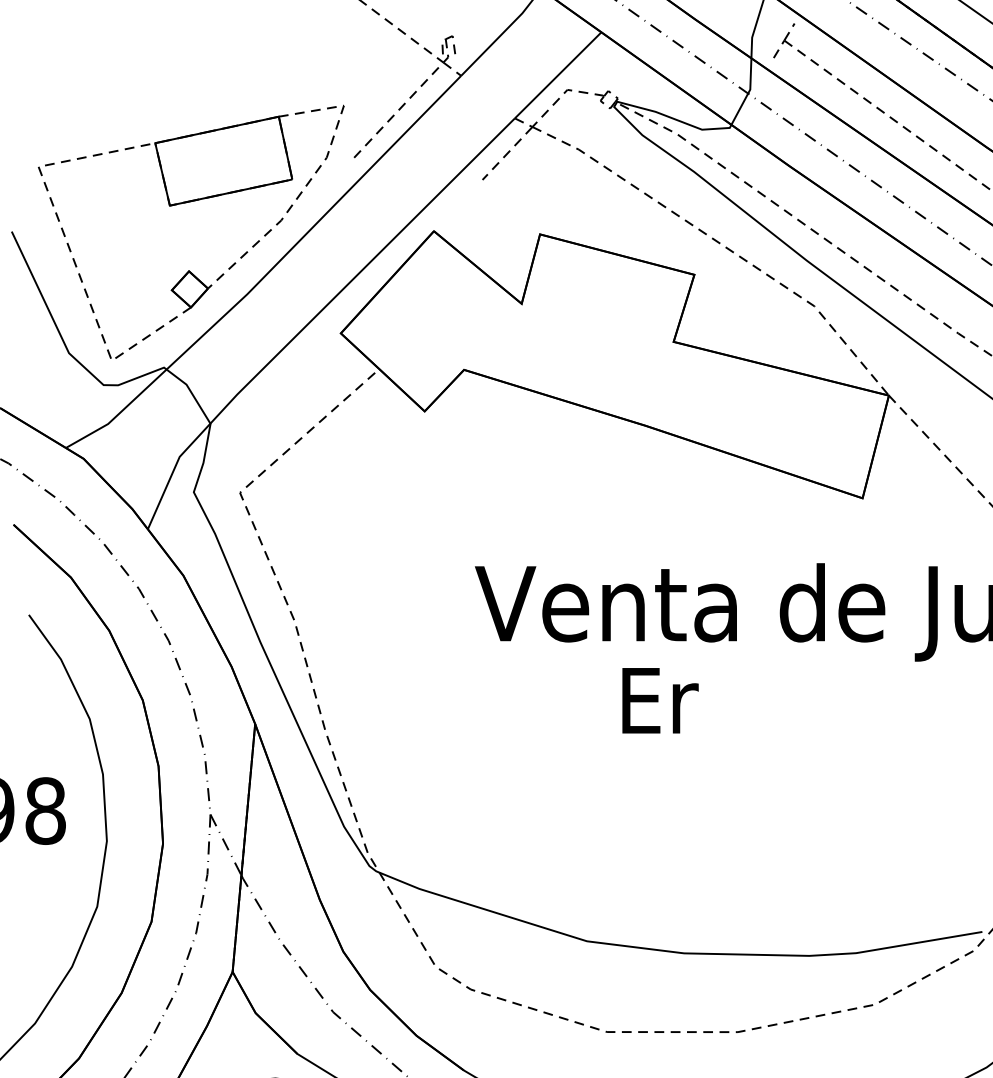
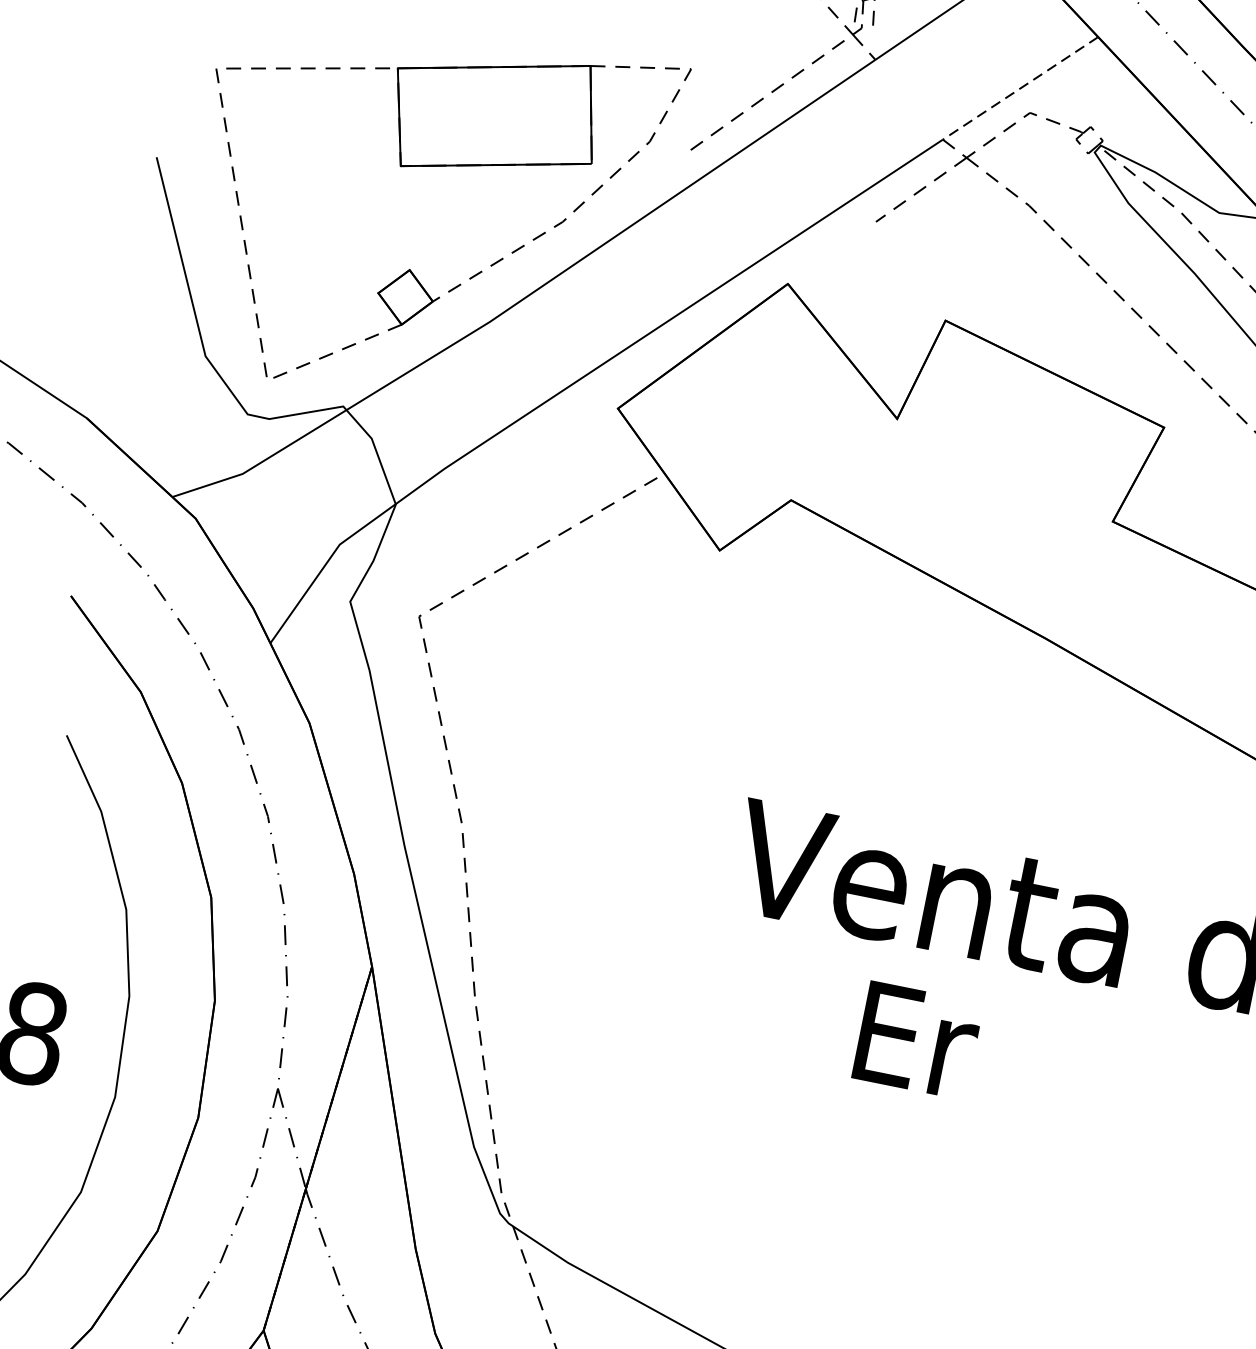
line: (557, 75) -> (1019, 88), solid -> dashed
text: (660, 700) -> (917, 1040), moved

